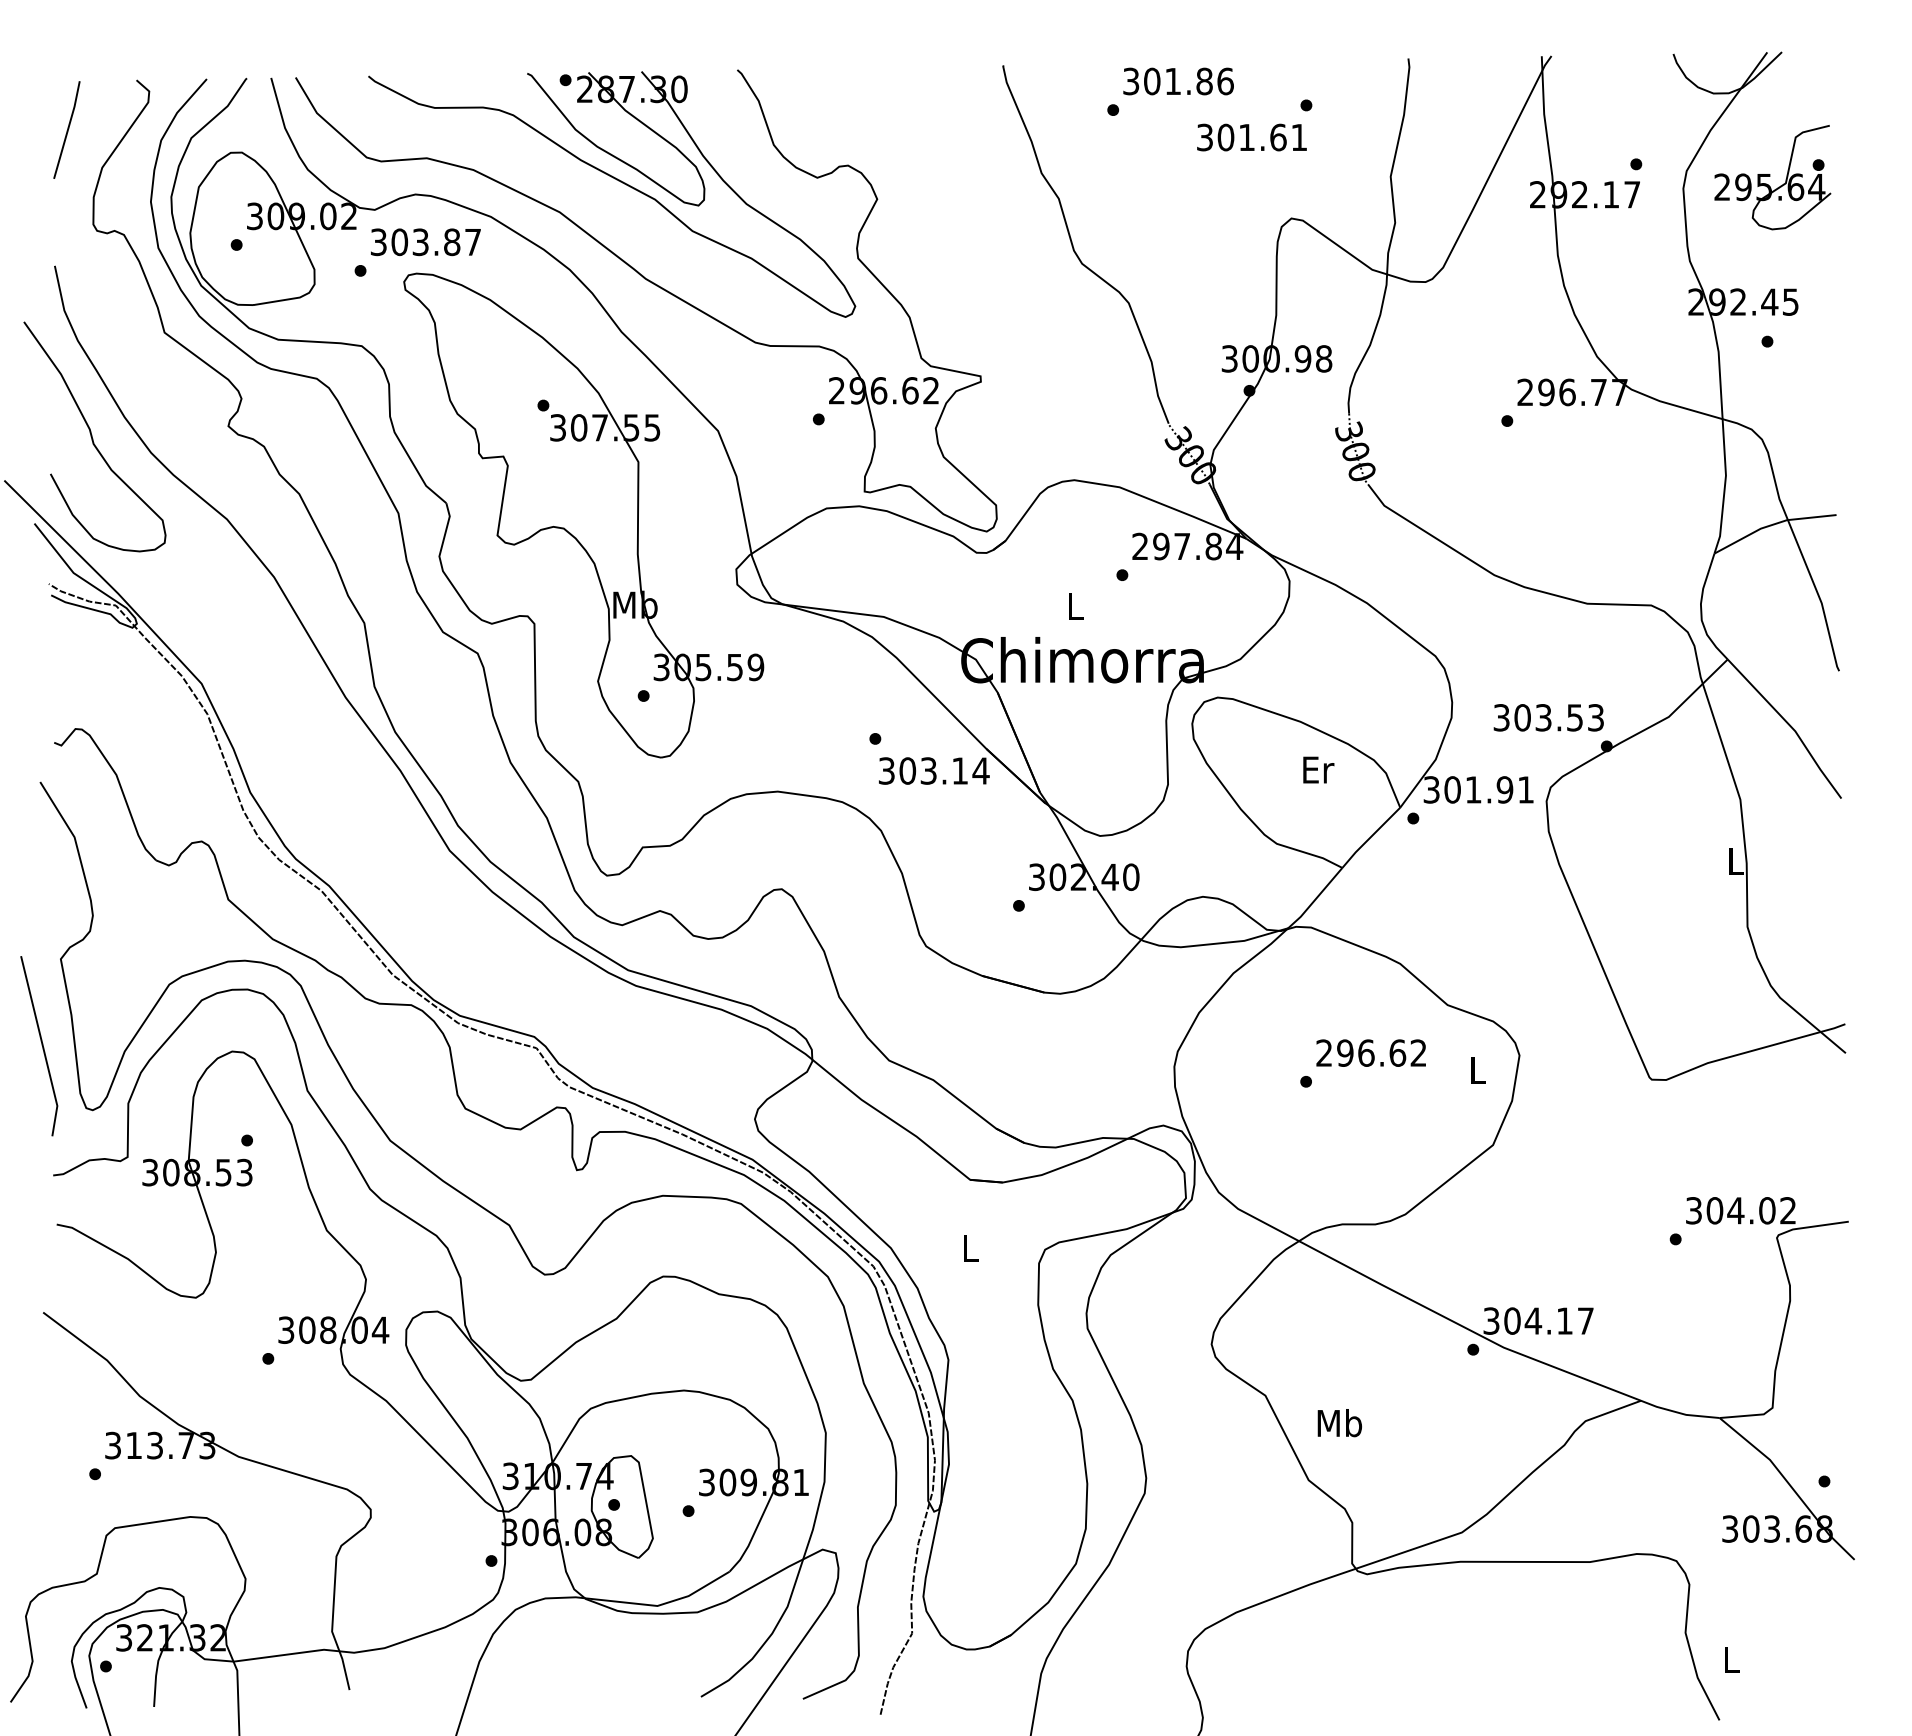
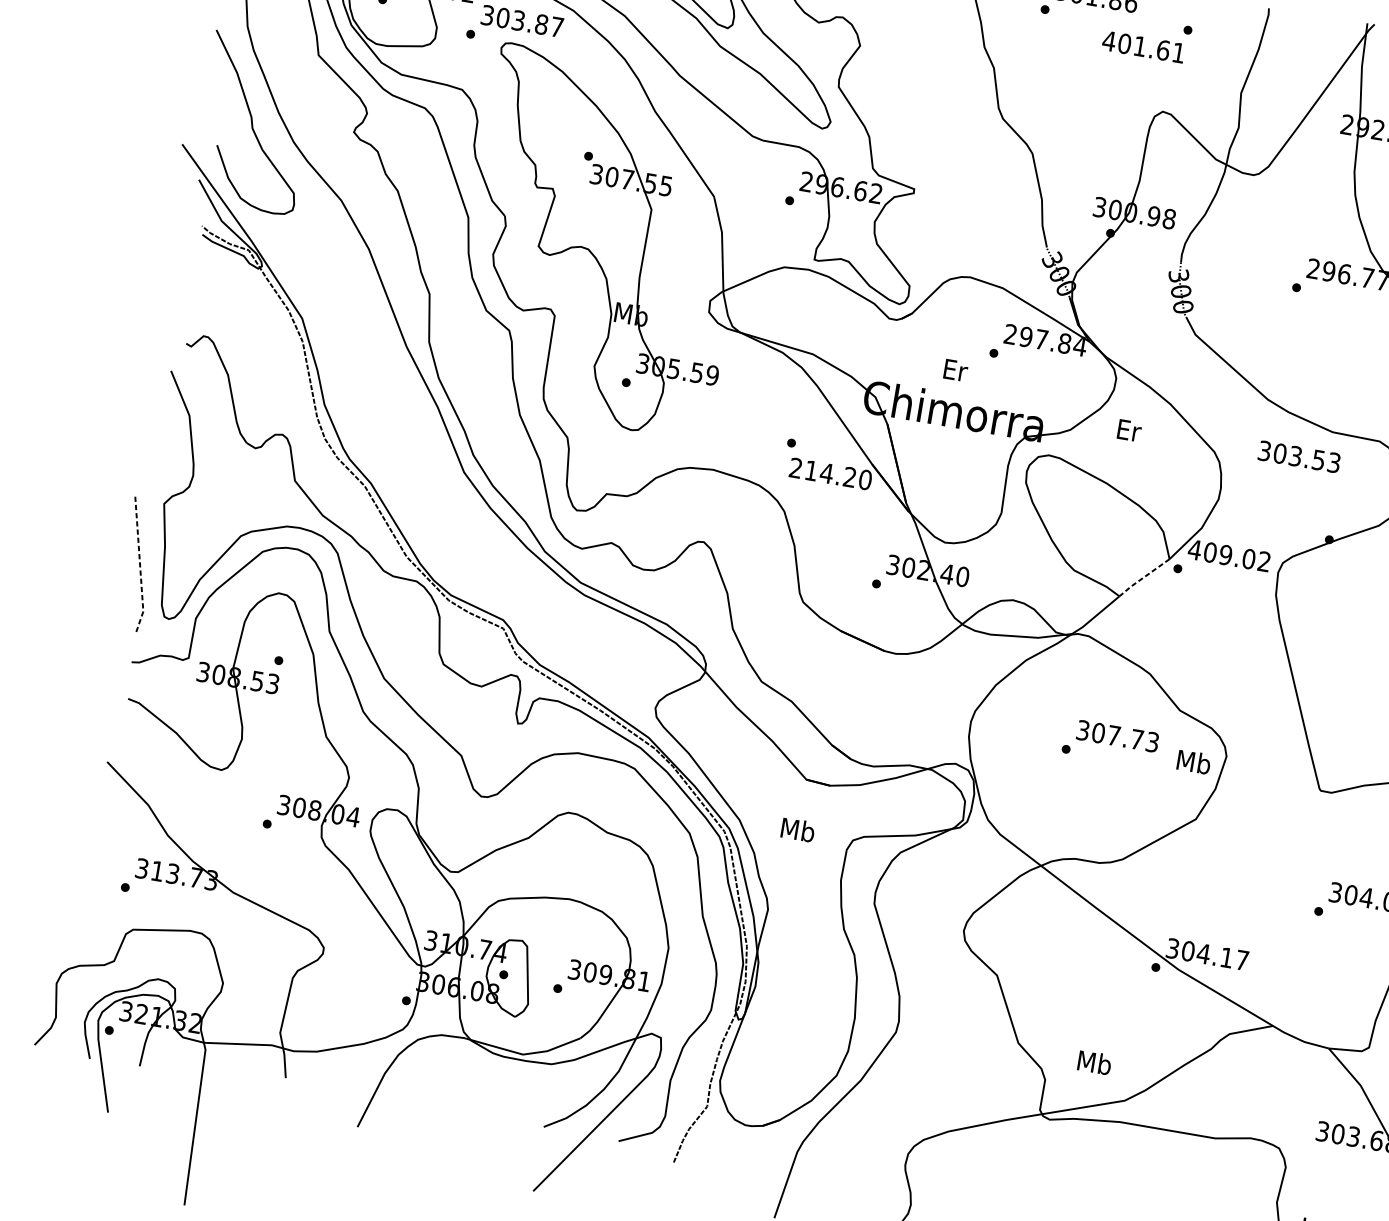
text: (1204, 137) -> (1108, 41), 301.61 -> 401.61
text: (1075, 606) -> (955, 370), L -> Er
text: (1548, 717) -> (1299, 456), moved
text: (1318, 769) -> (1129, 430), moved
text: (933, 770) -> (830, 473), 303.14 -> 214.20
text: (1477, 789) -> (1228, 555), 301.91 -> 409.02
line: (1370, 837) -> (1143, 577), solid -> dashed
line: (43, 1047) -> (140, 566), solid -> dashed
text: (1371, 1052) -> (1117, 735), 296.62 -> 307.73
text: (1477, 1070) -> (1193, 762), L -> Mb
text: (970, 1248) -> (798, 830), L -> Mb
text: (1339, 1423) -> (1094, 1062), moved

